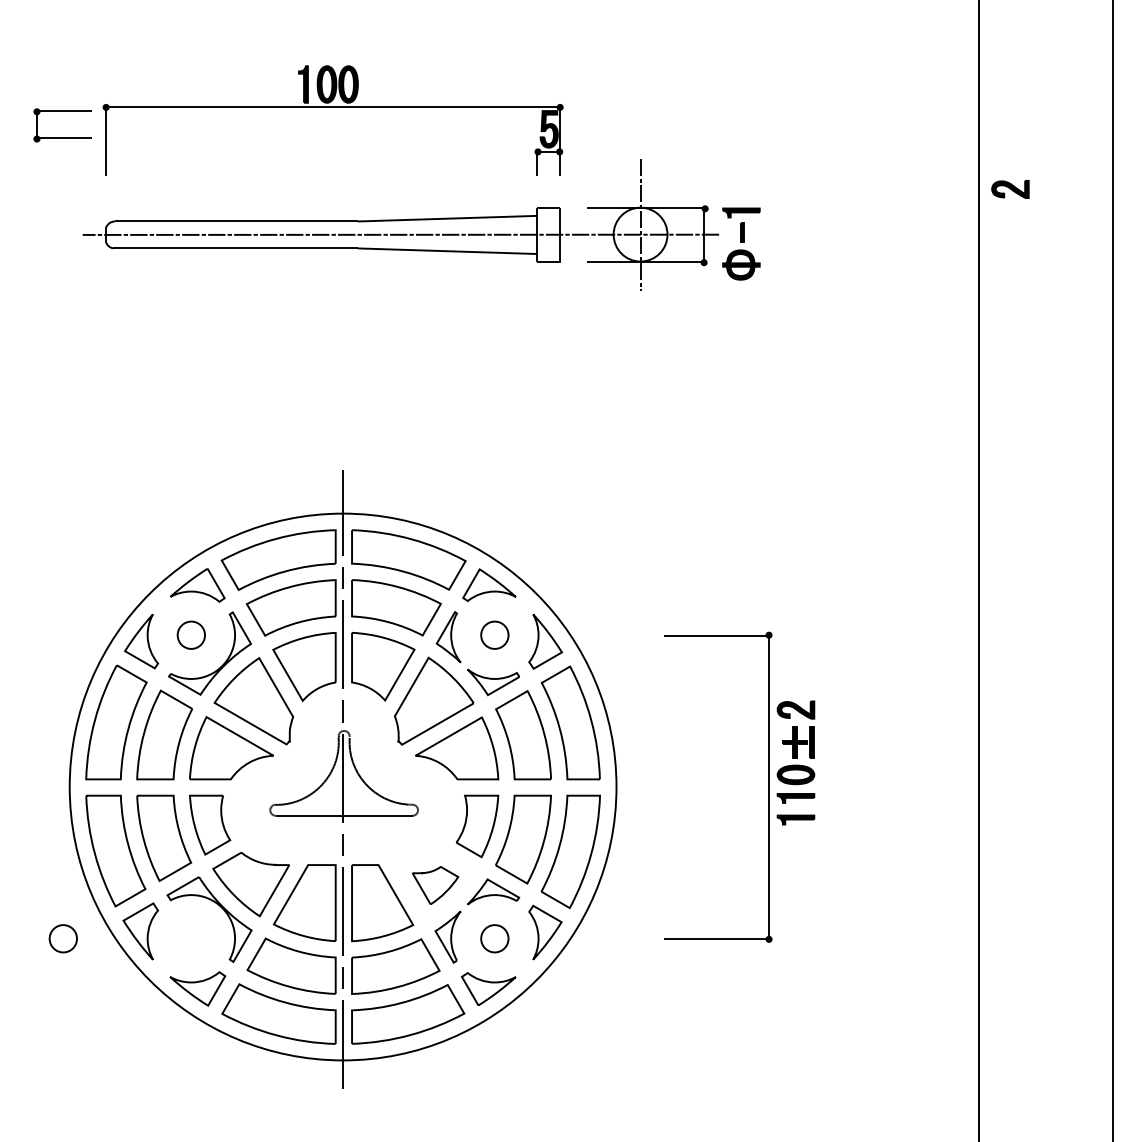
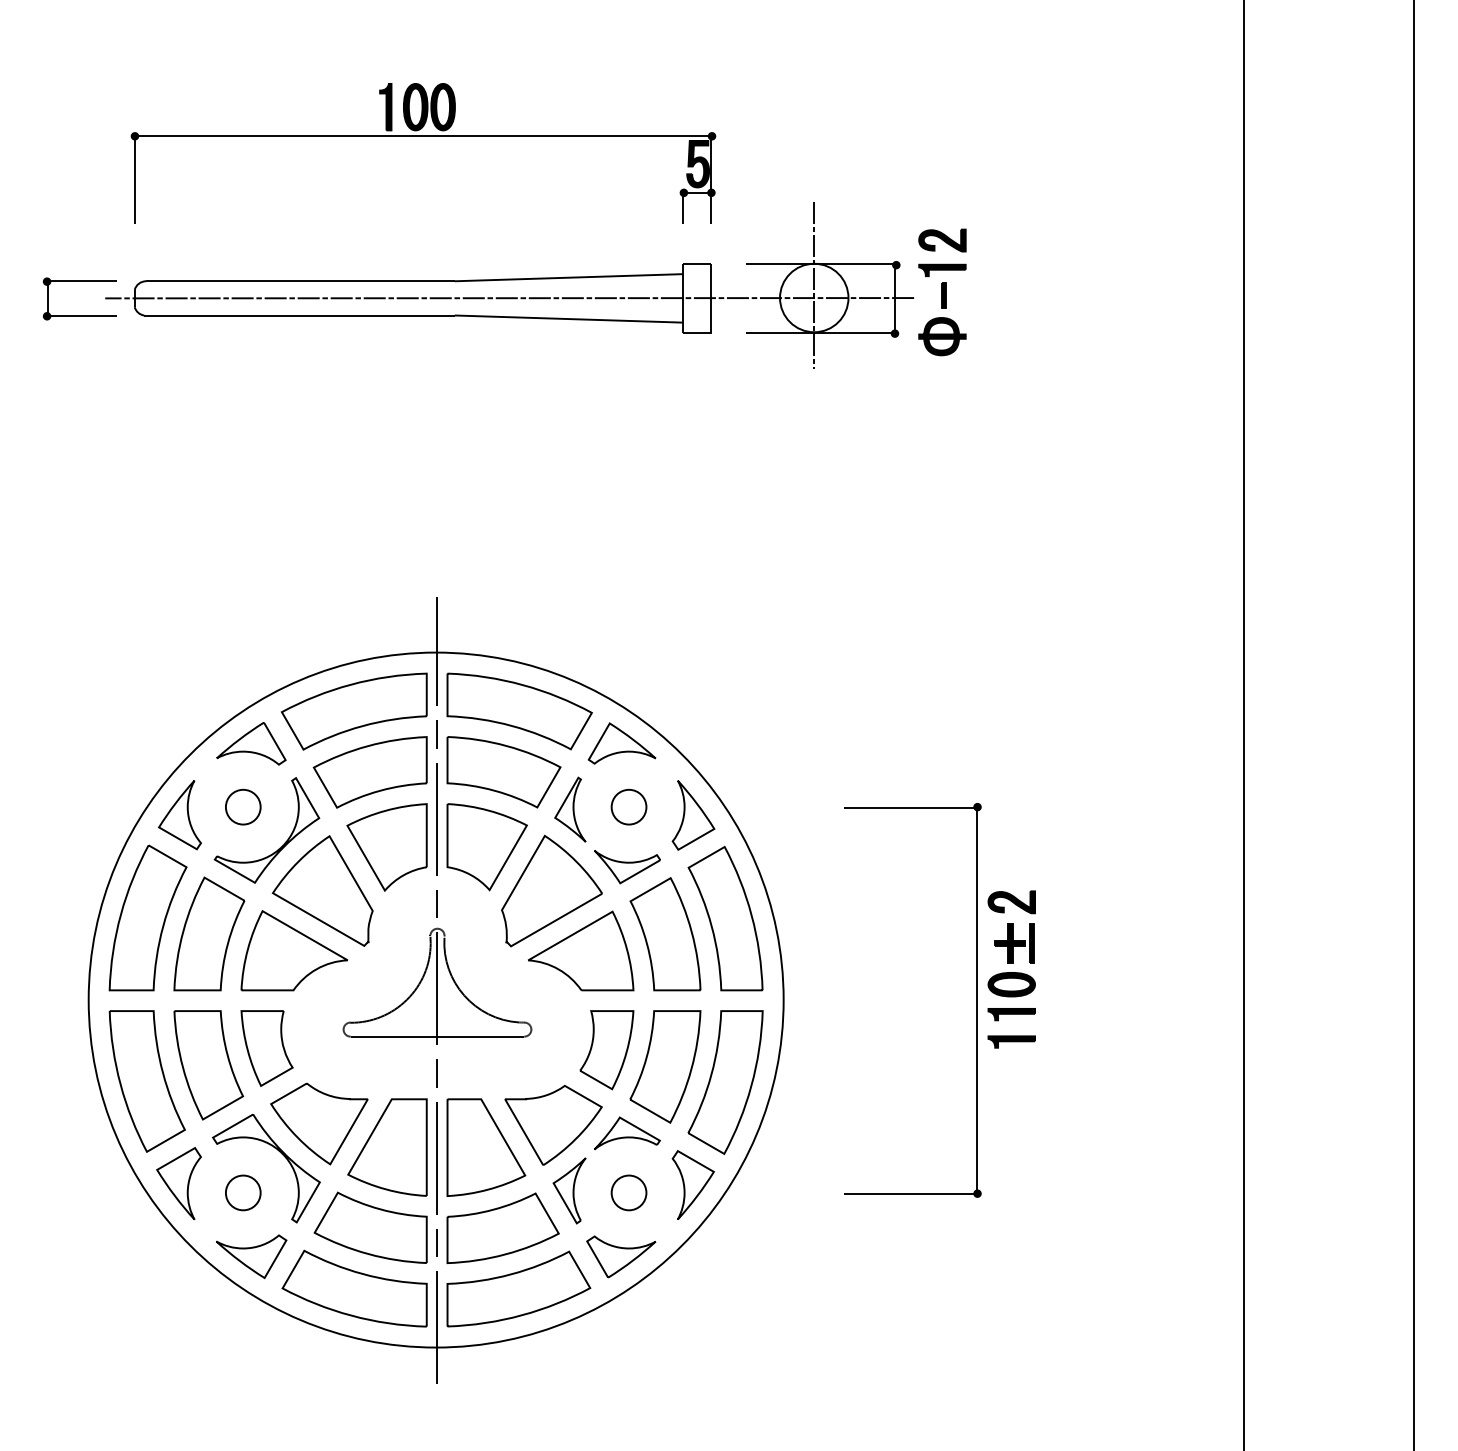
part: (62, 137) -> (79, 314), moved
part: (1010, 189) -> (942, 240), moved
part: (435, 885) -> (553, 1125), size x1.67
part: (62, 938) -> (242, 1192), moved

